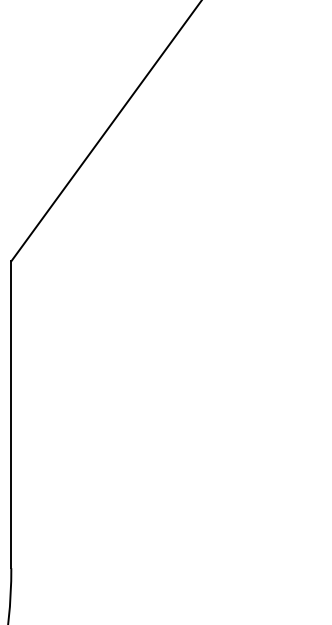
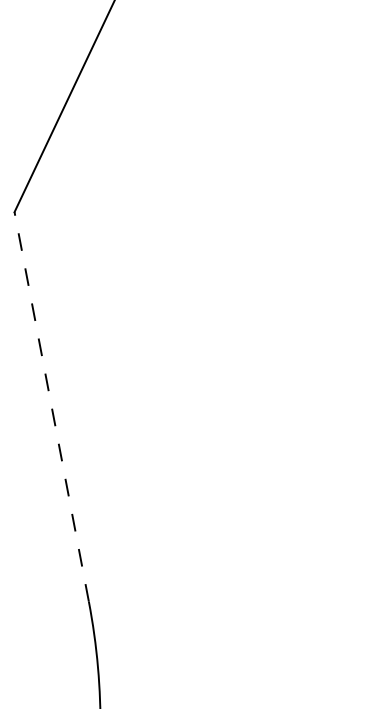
line: (11, 414) -> (51, 406), solid -> dashed

